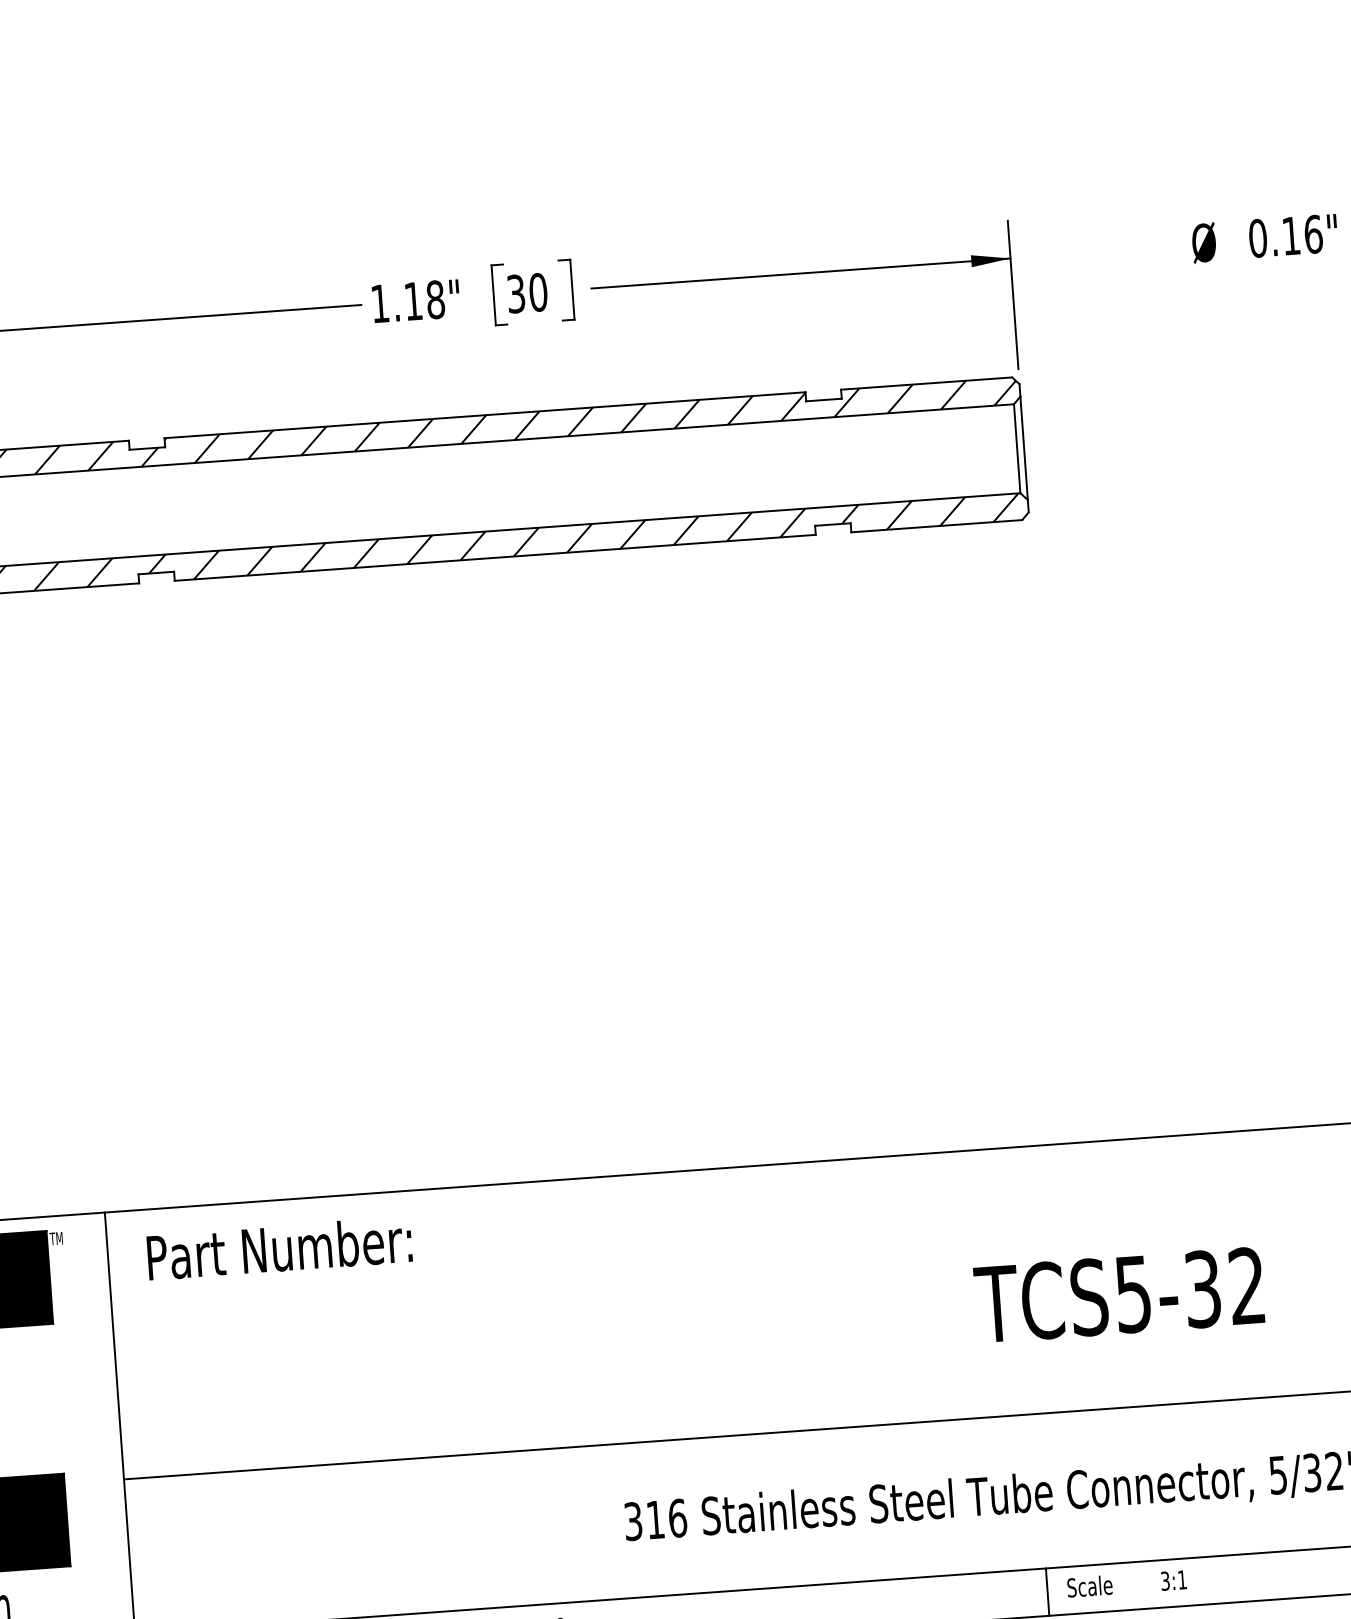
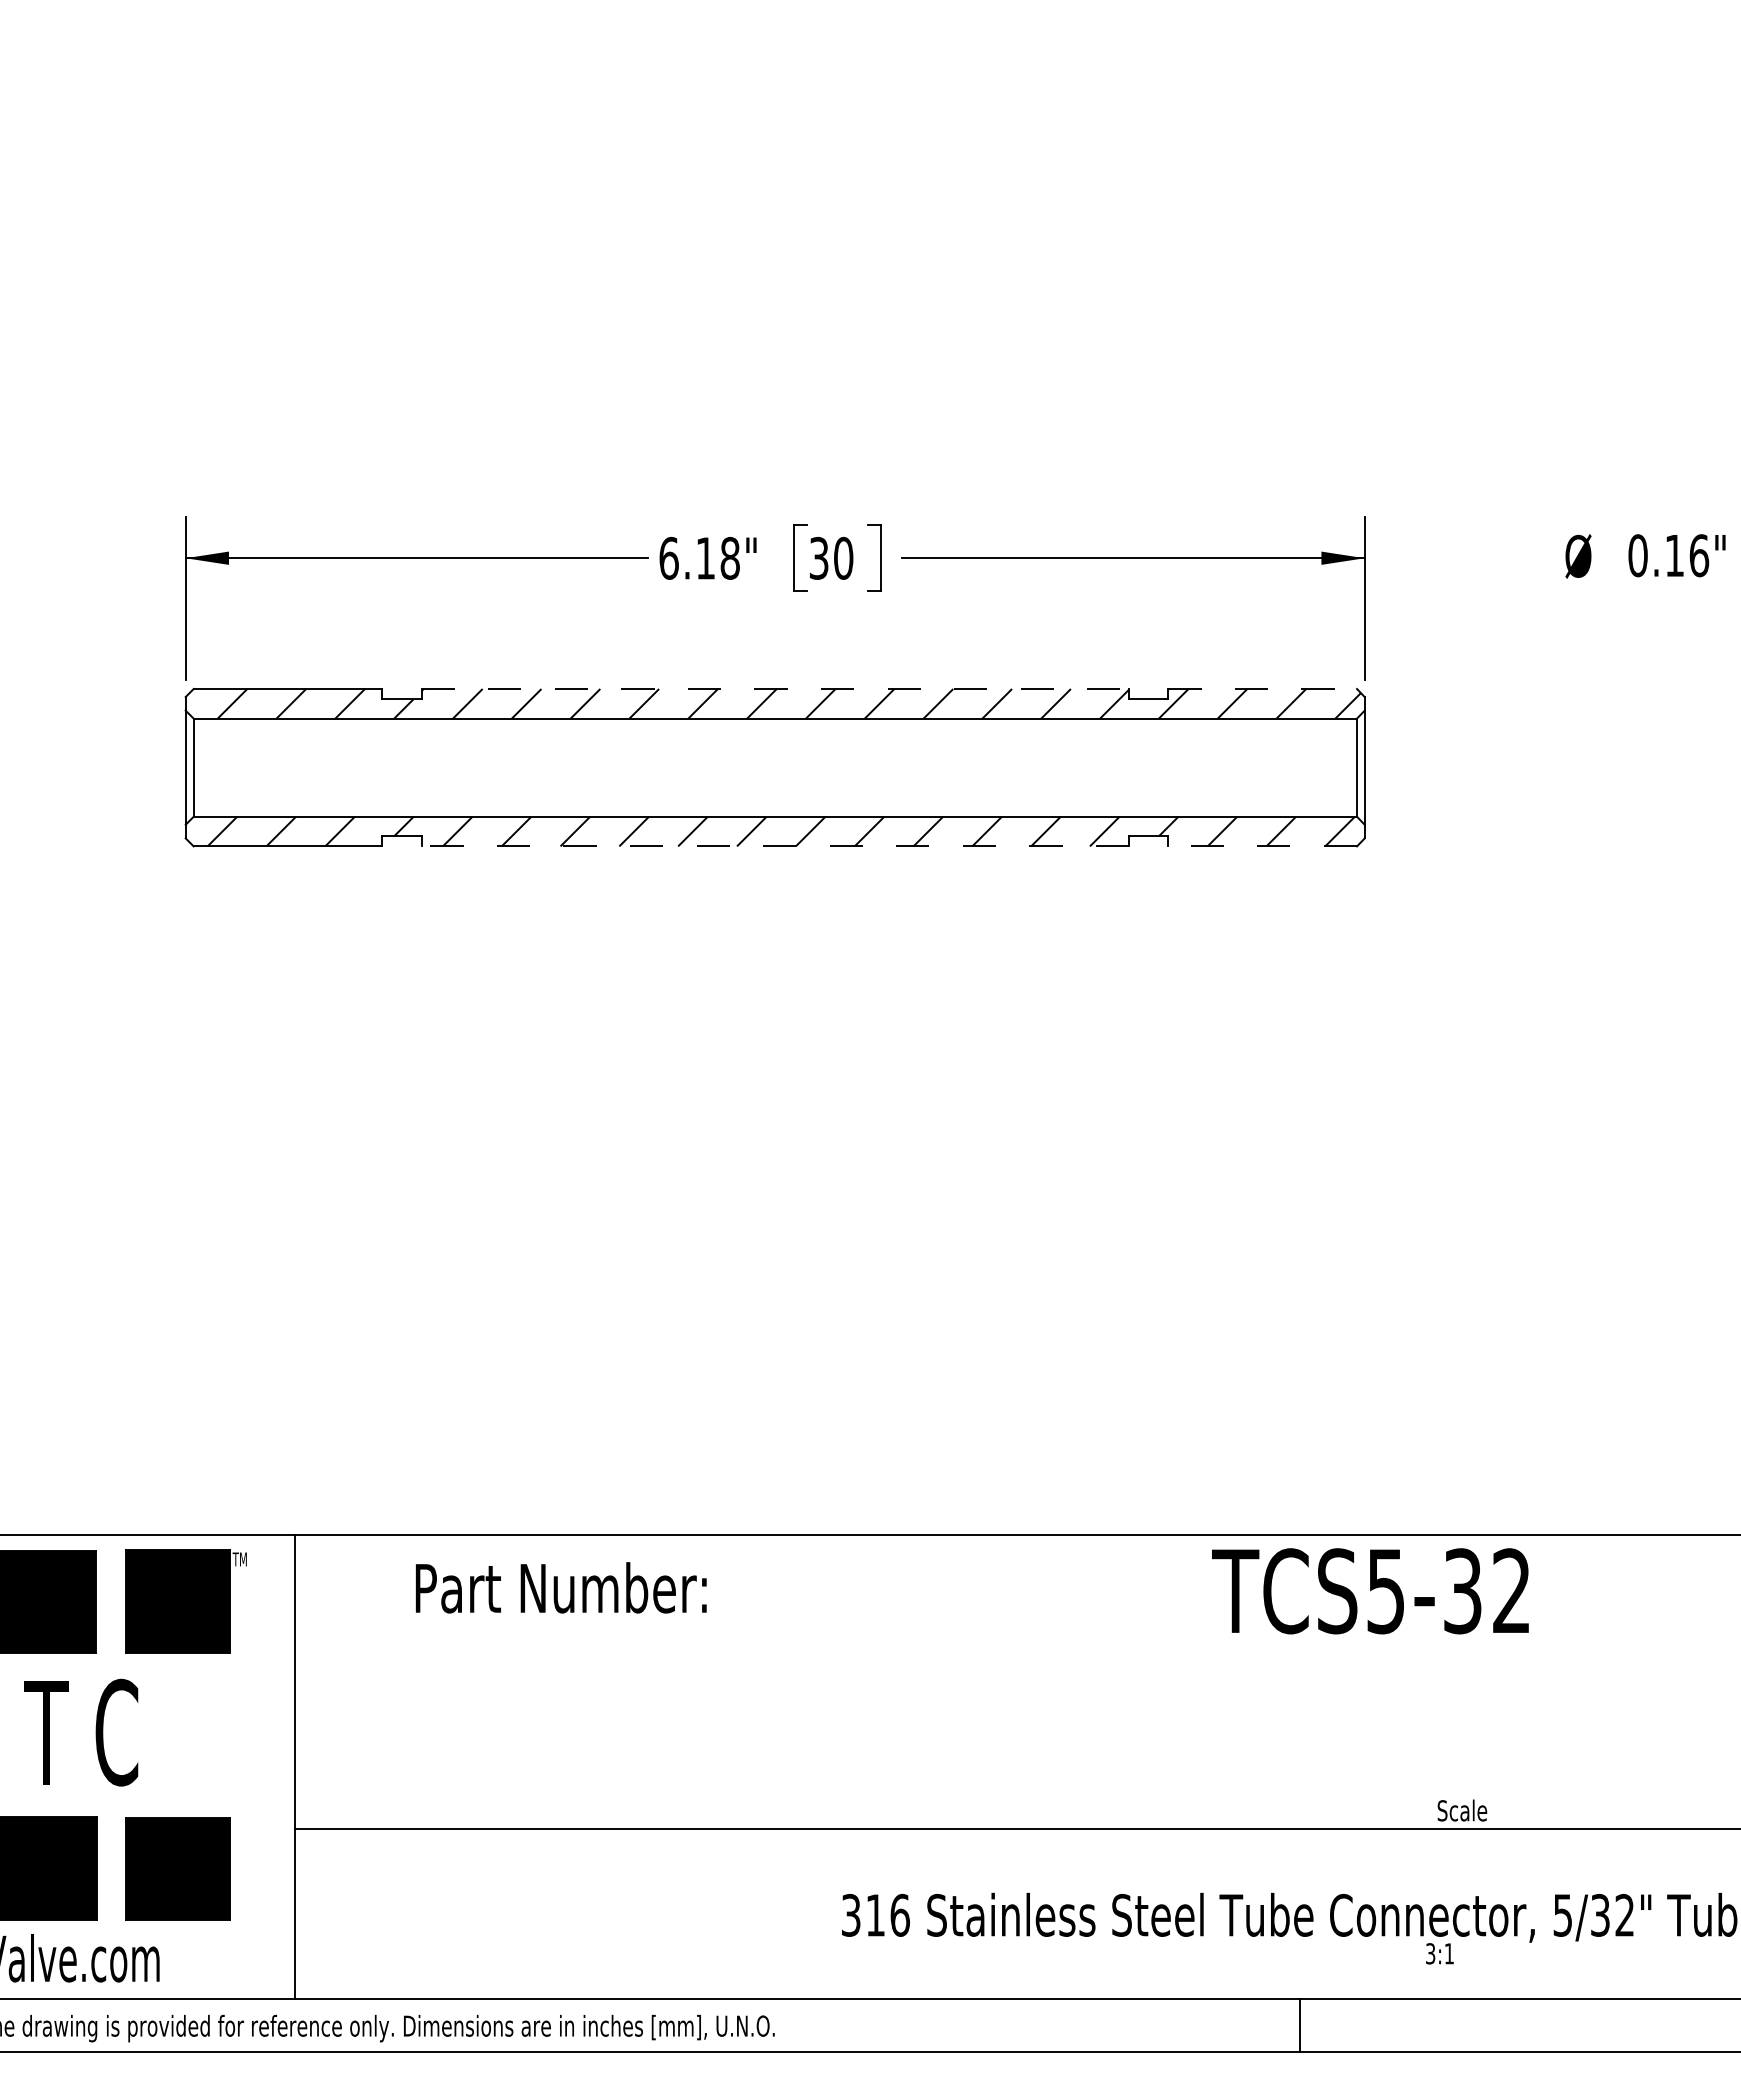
text: (379, 303) -> (668, 557), 1.18" -> 6.18"
line: (927, 383) -> (1263, 689), solid -> dashed
line: (485, 415) -> (775, 689), solid -> dashed
line: (936, 526) -> (1262, 846), solid -> dashed
line: (495, 557) -> (775, 846), solid -> dashed
text: (278, 1248) -> (560, 1587), moved
text: (1119, 1295) -> (1370, 1591), moved
text: (1173, 1580) -> (1439, 1953), moved
text: (1090, 1586) -> (1462, 1810), moved

